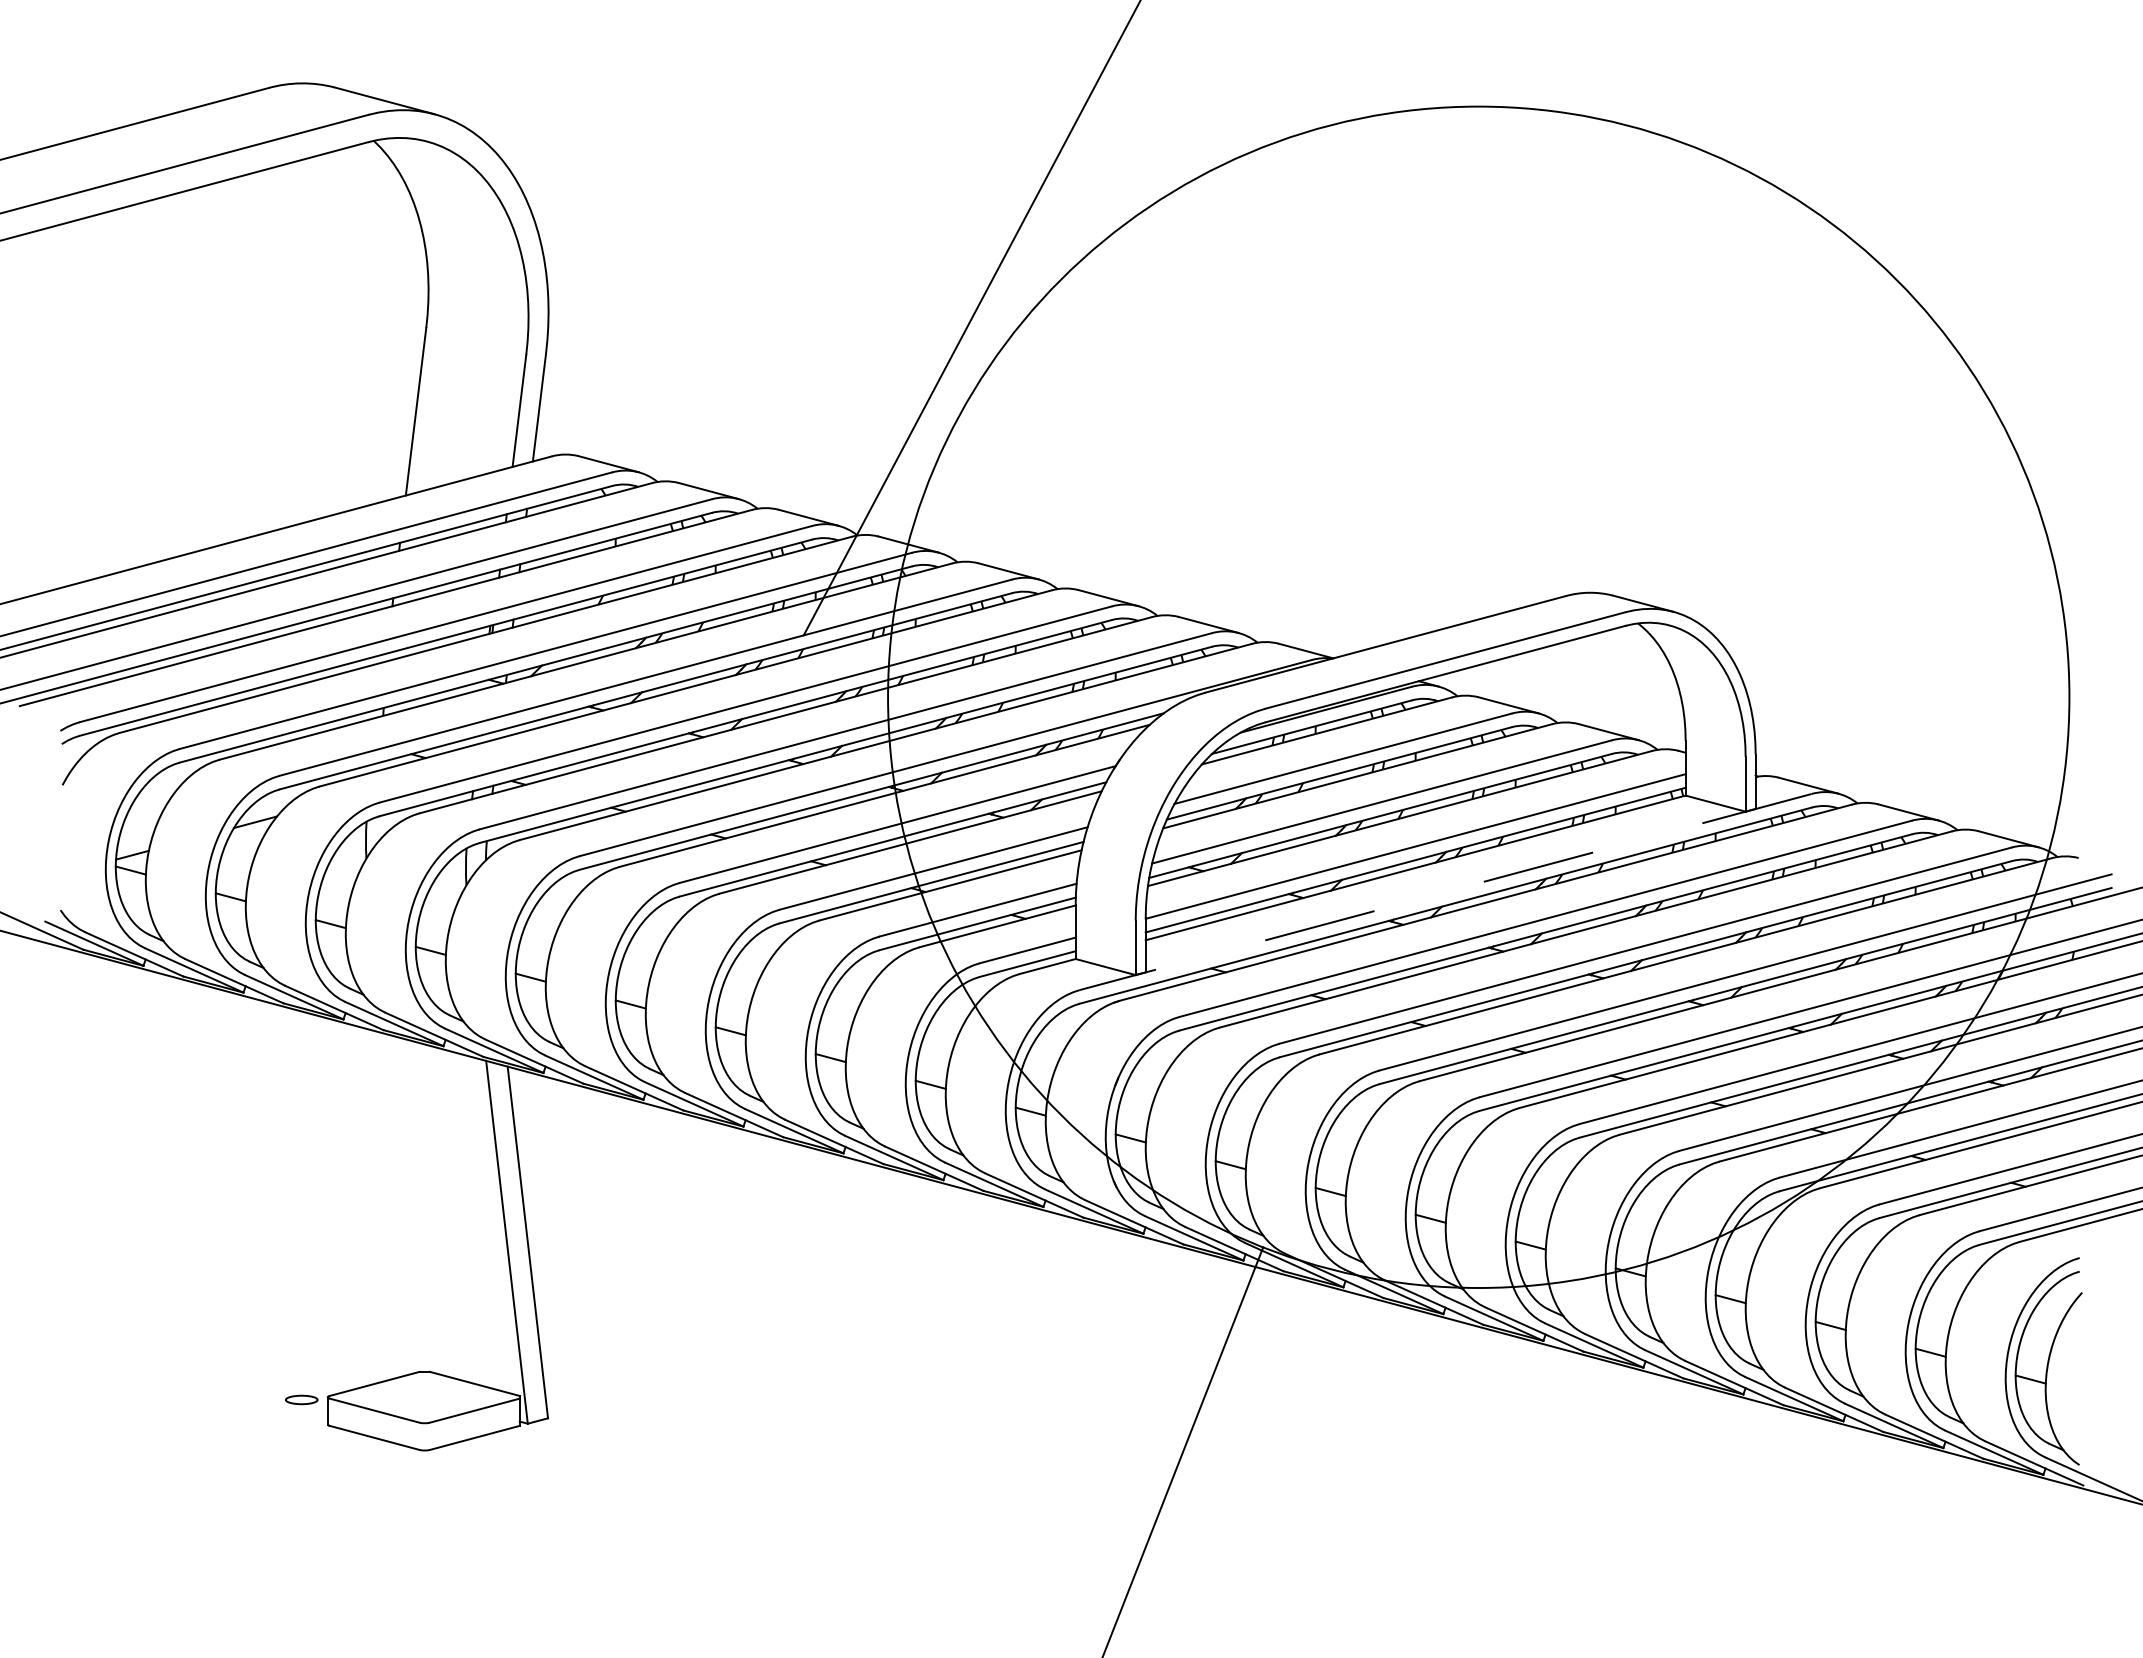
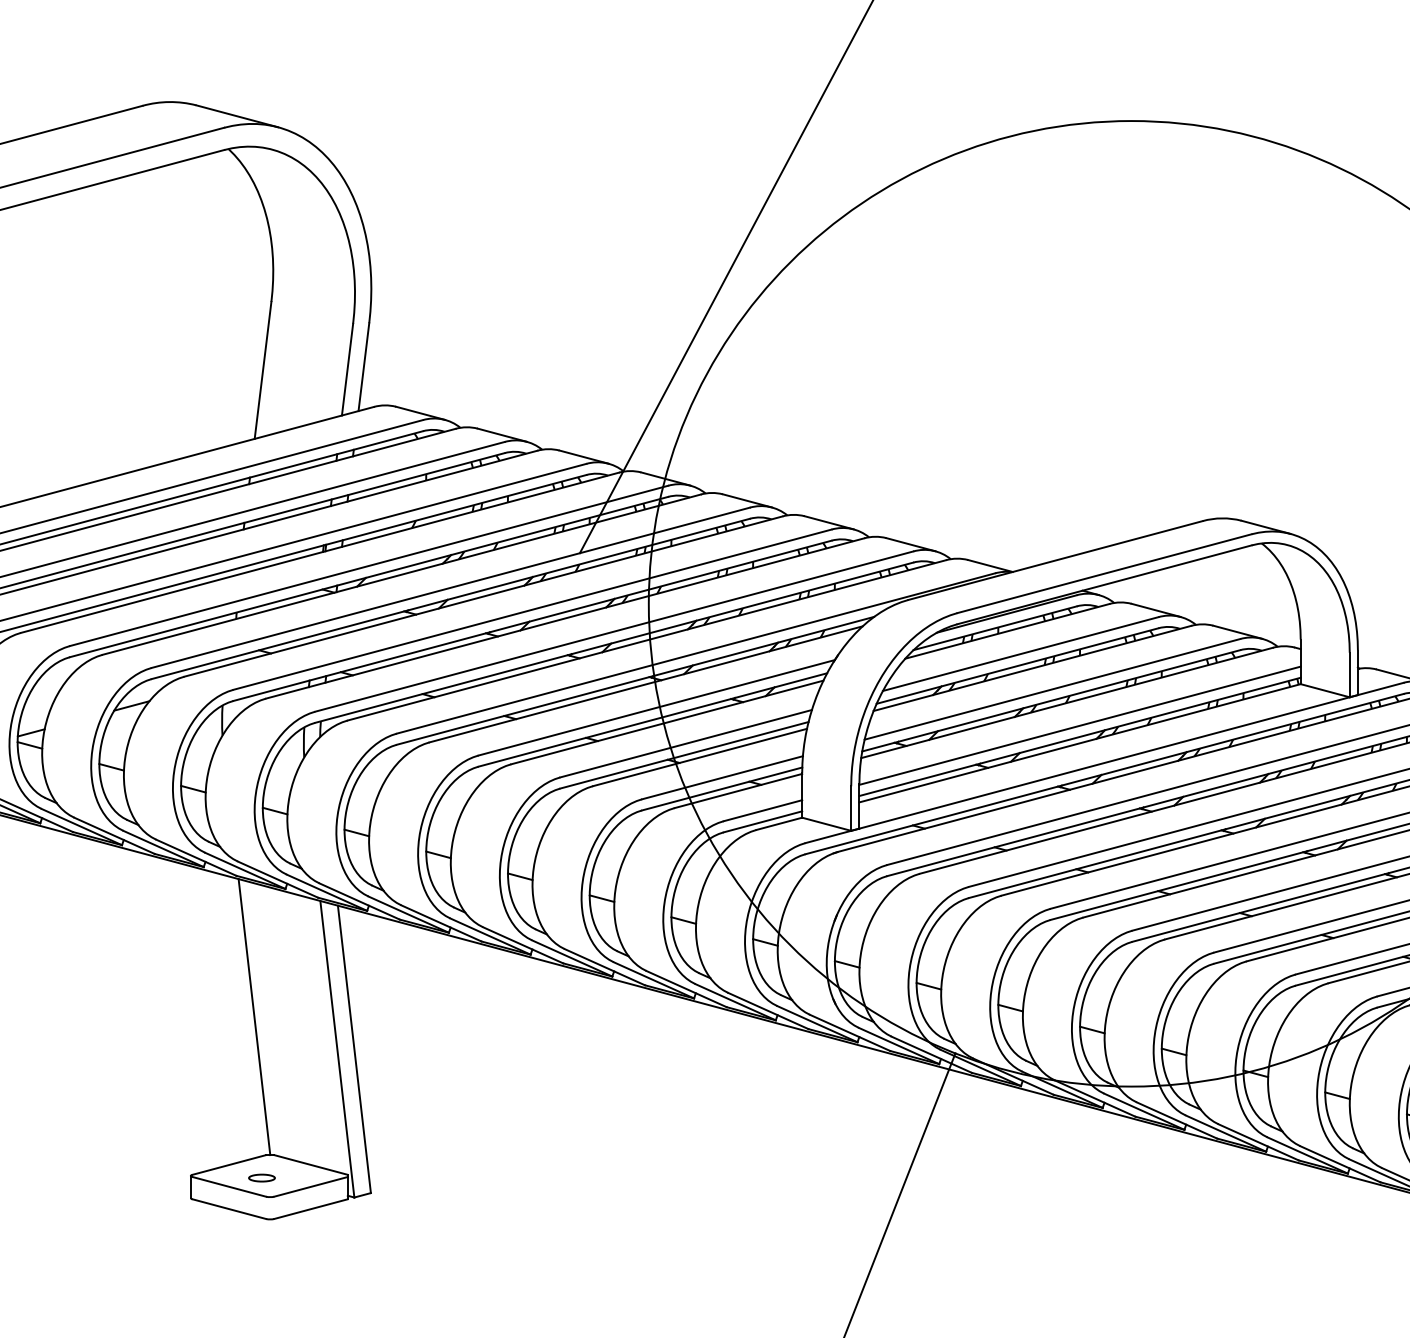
line: (1445, 892) -> (1104, 763), dashed -> solid
line: (405, 1202) -> (254, 1016), added
part: (301, 1399) -> (261, 1177), moved

